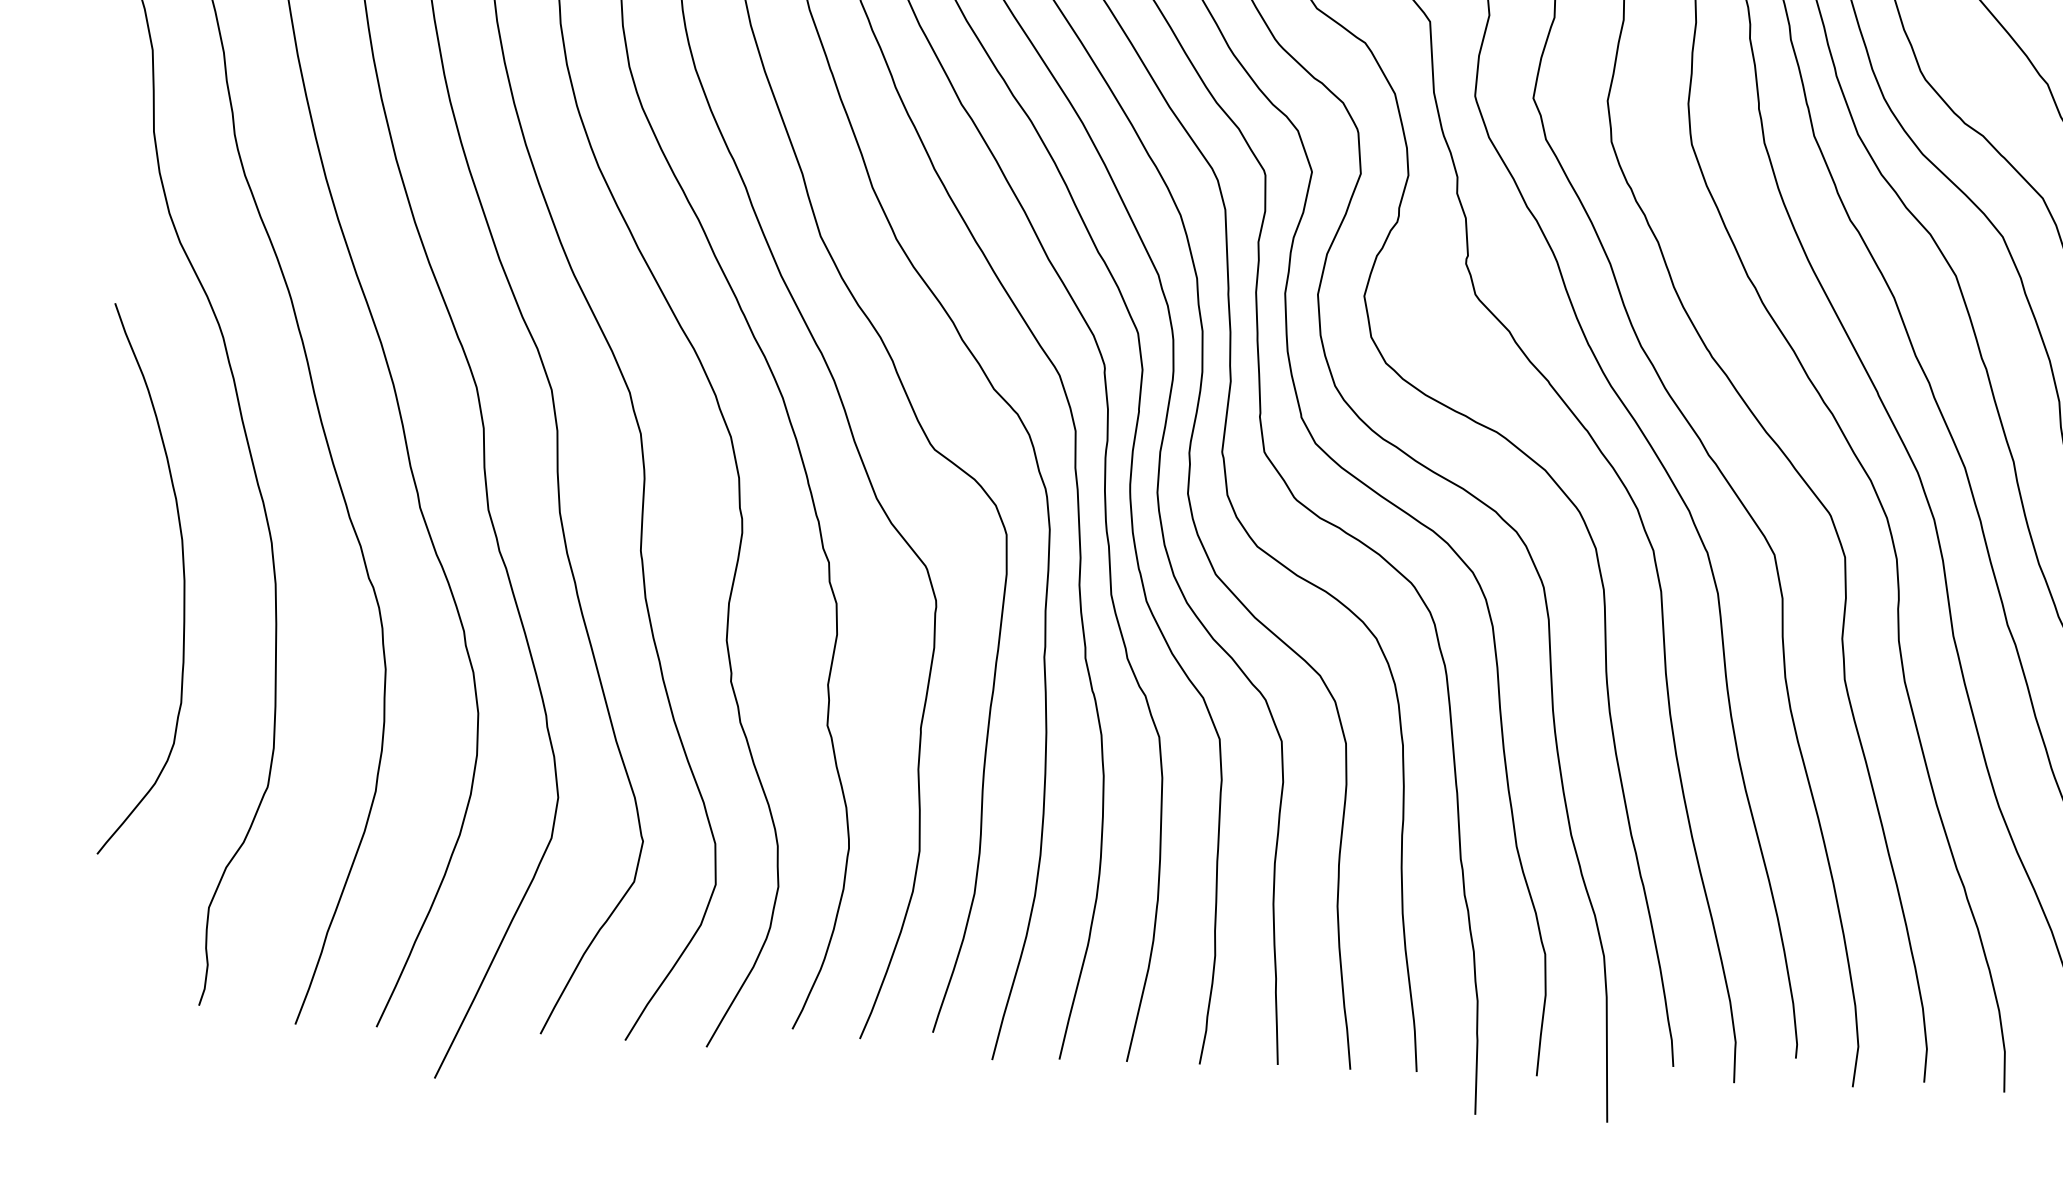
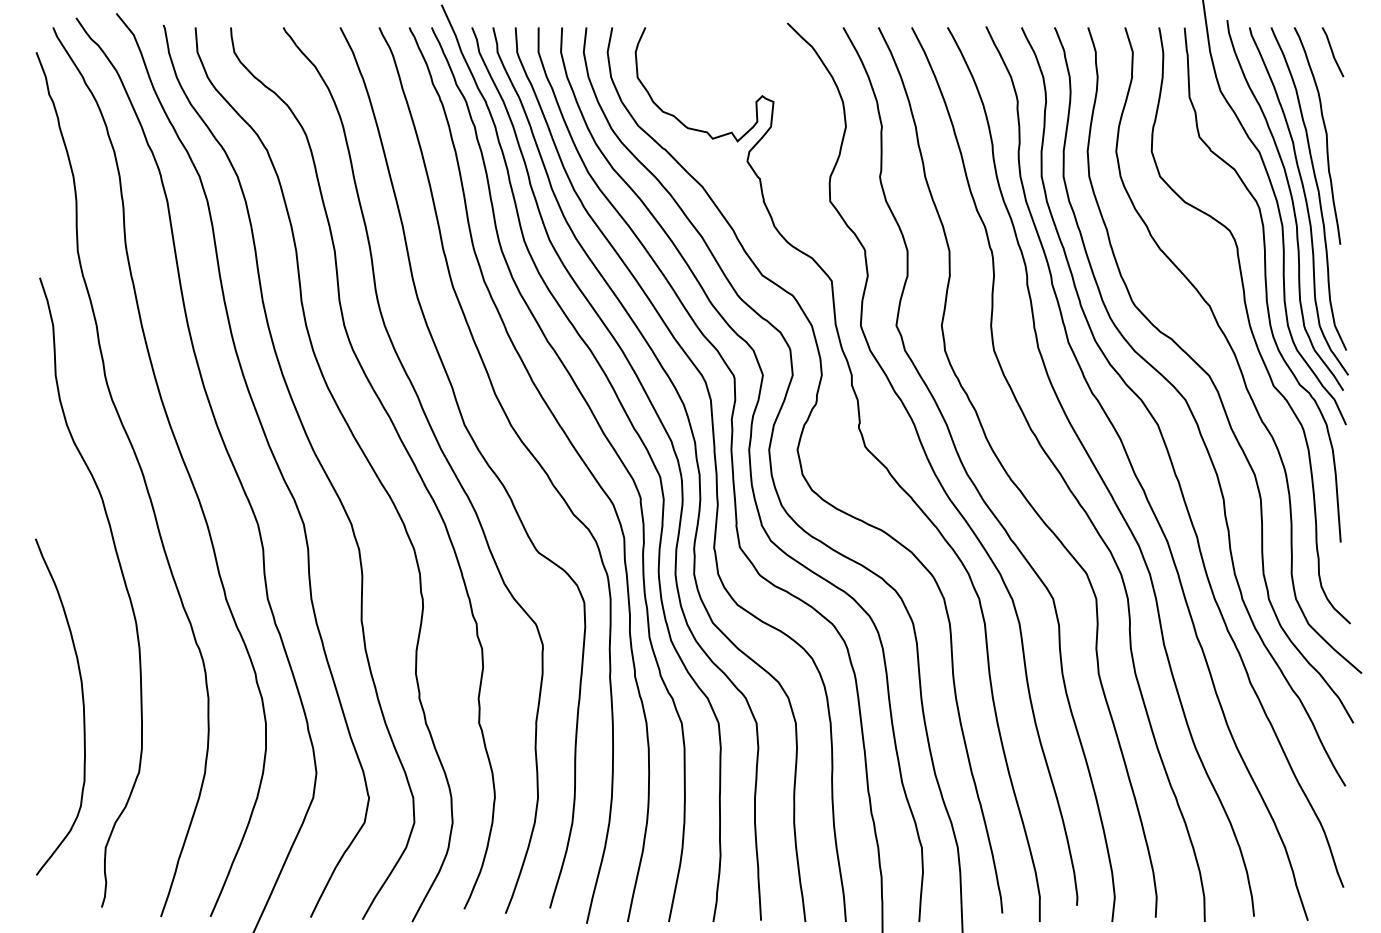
curve: (182, 578) -> (82, 705), moved

